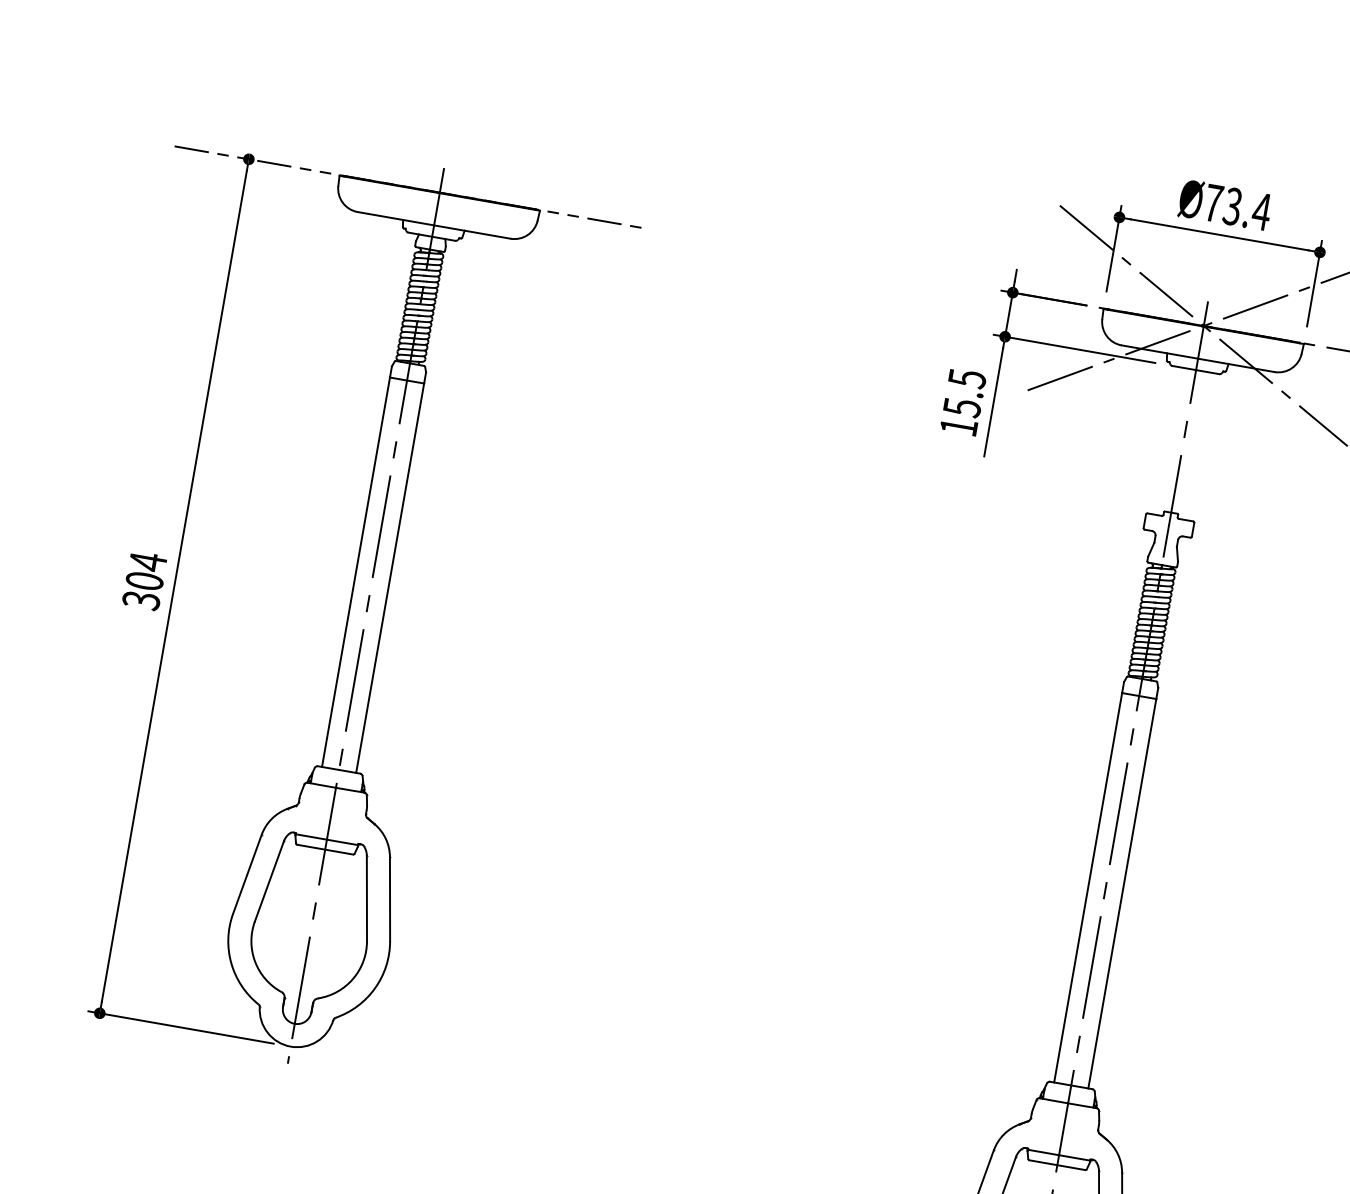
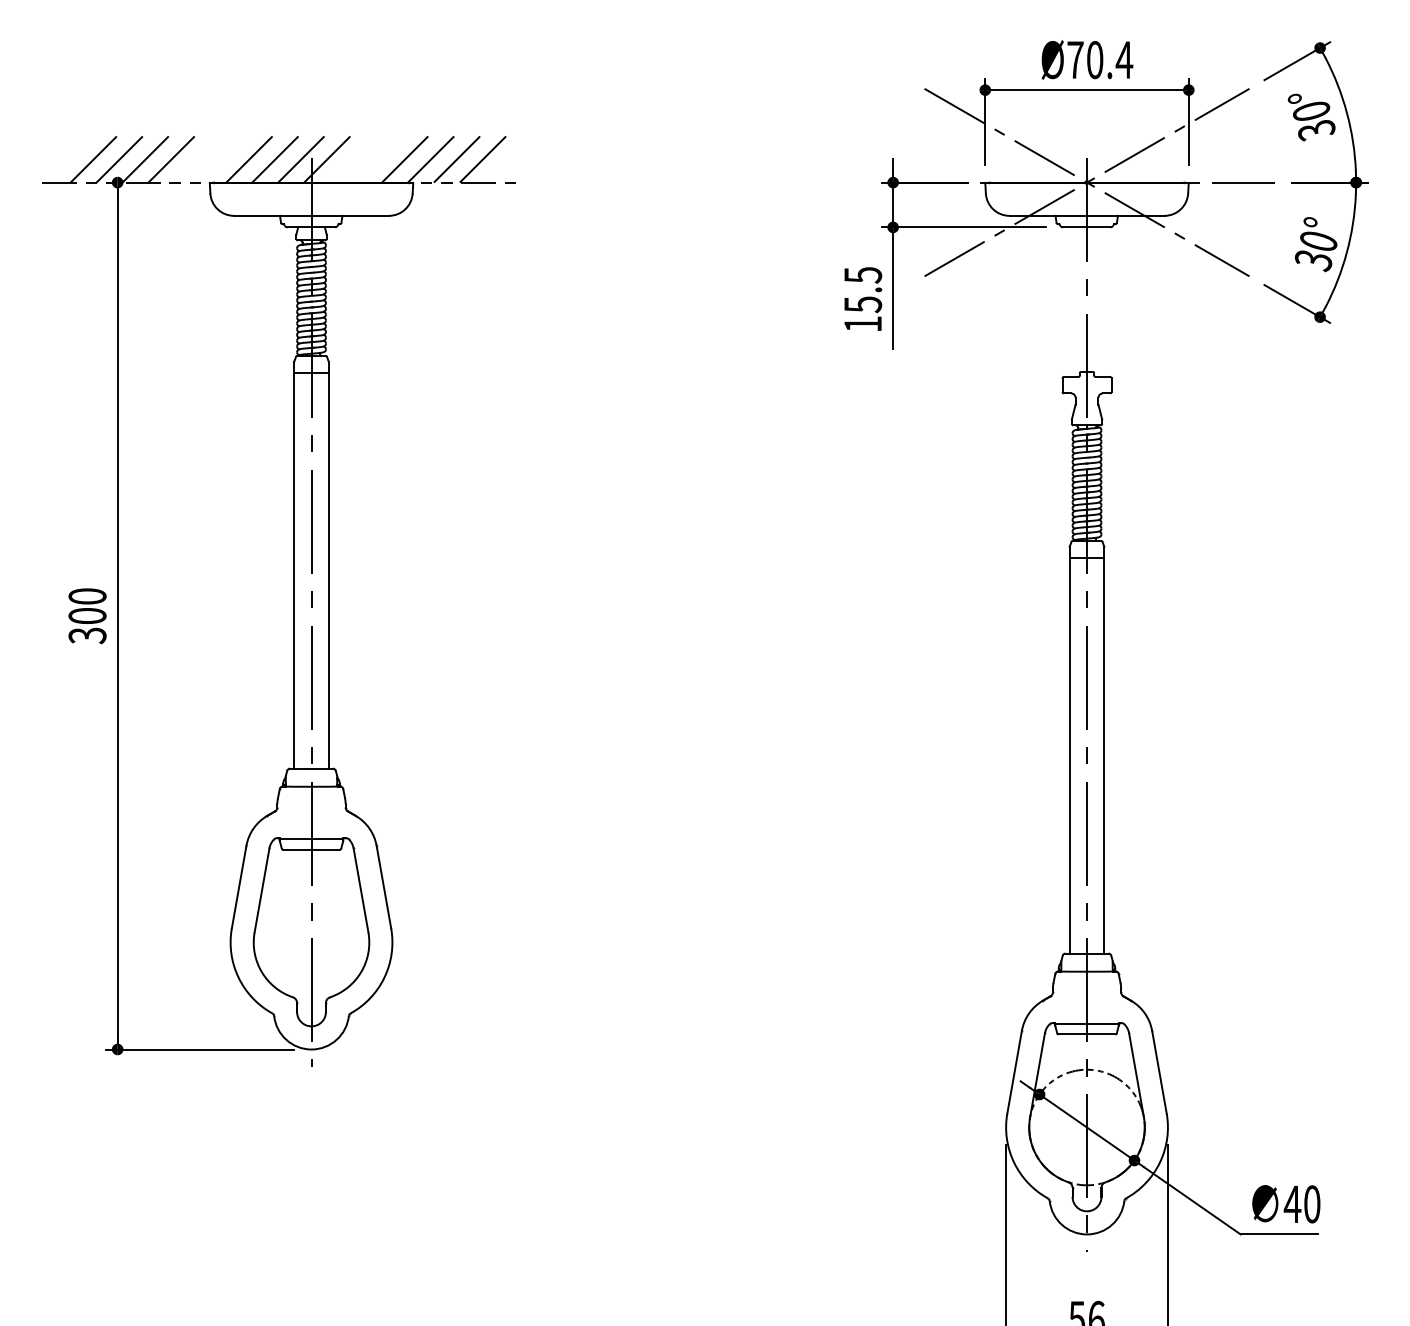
hatch: (421, 165) -> (288, 159), added
text: (1232, 206) -> (1094, 60), Ø73.4 -> Ø70.4
text: (148, 561) -> (87, 596), 304 -> 300

